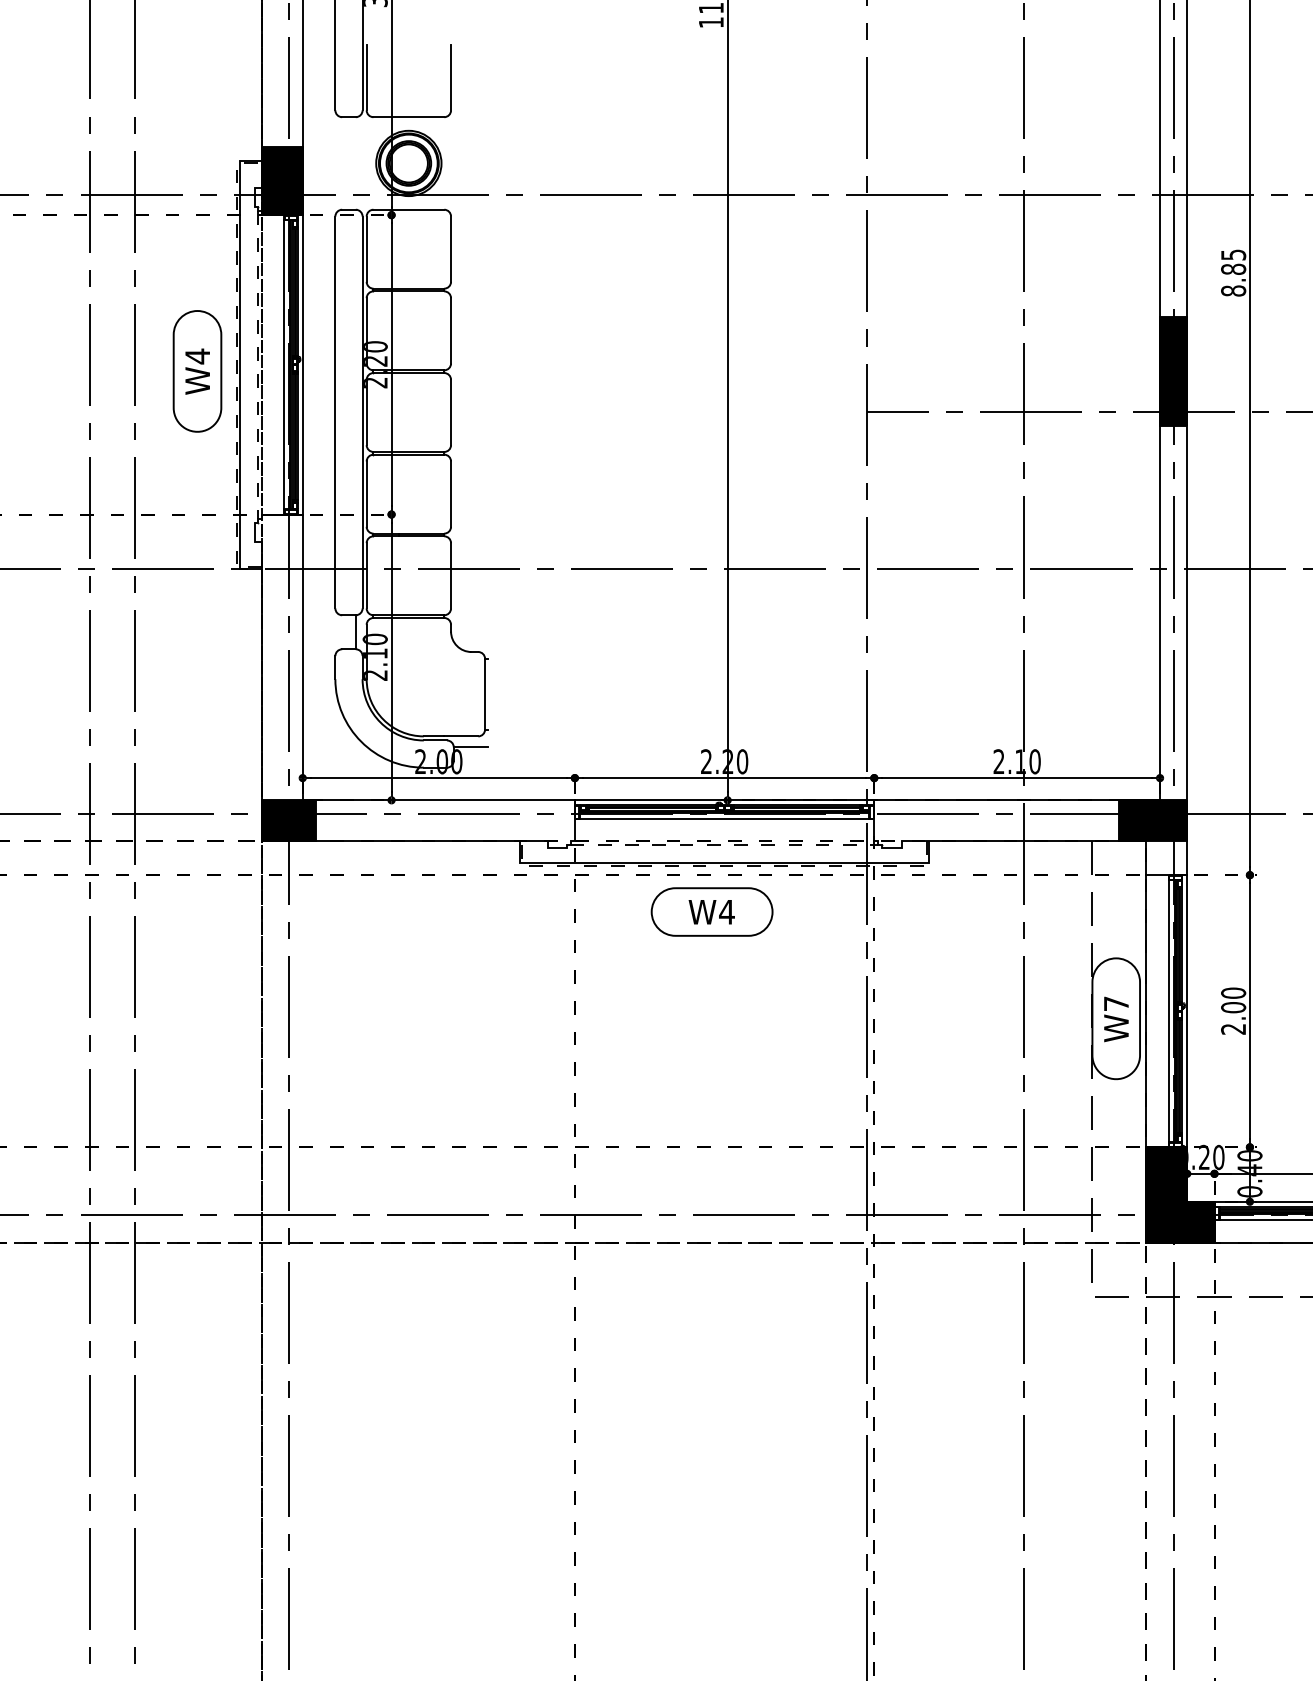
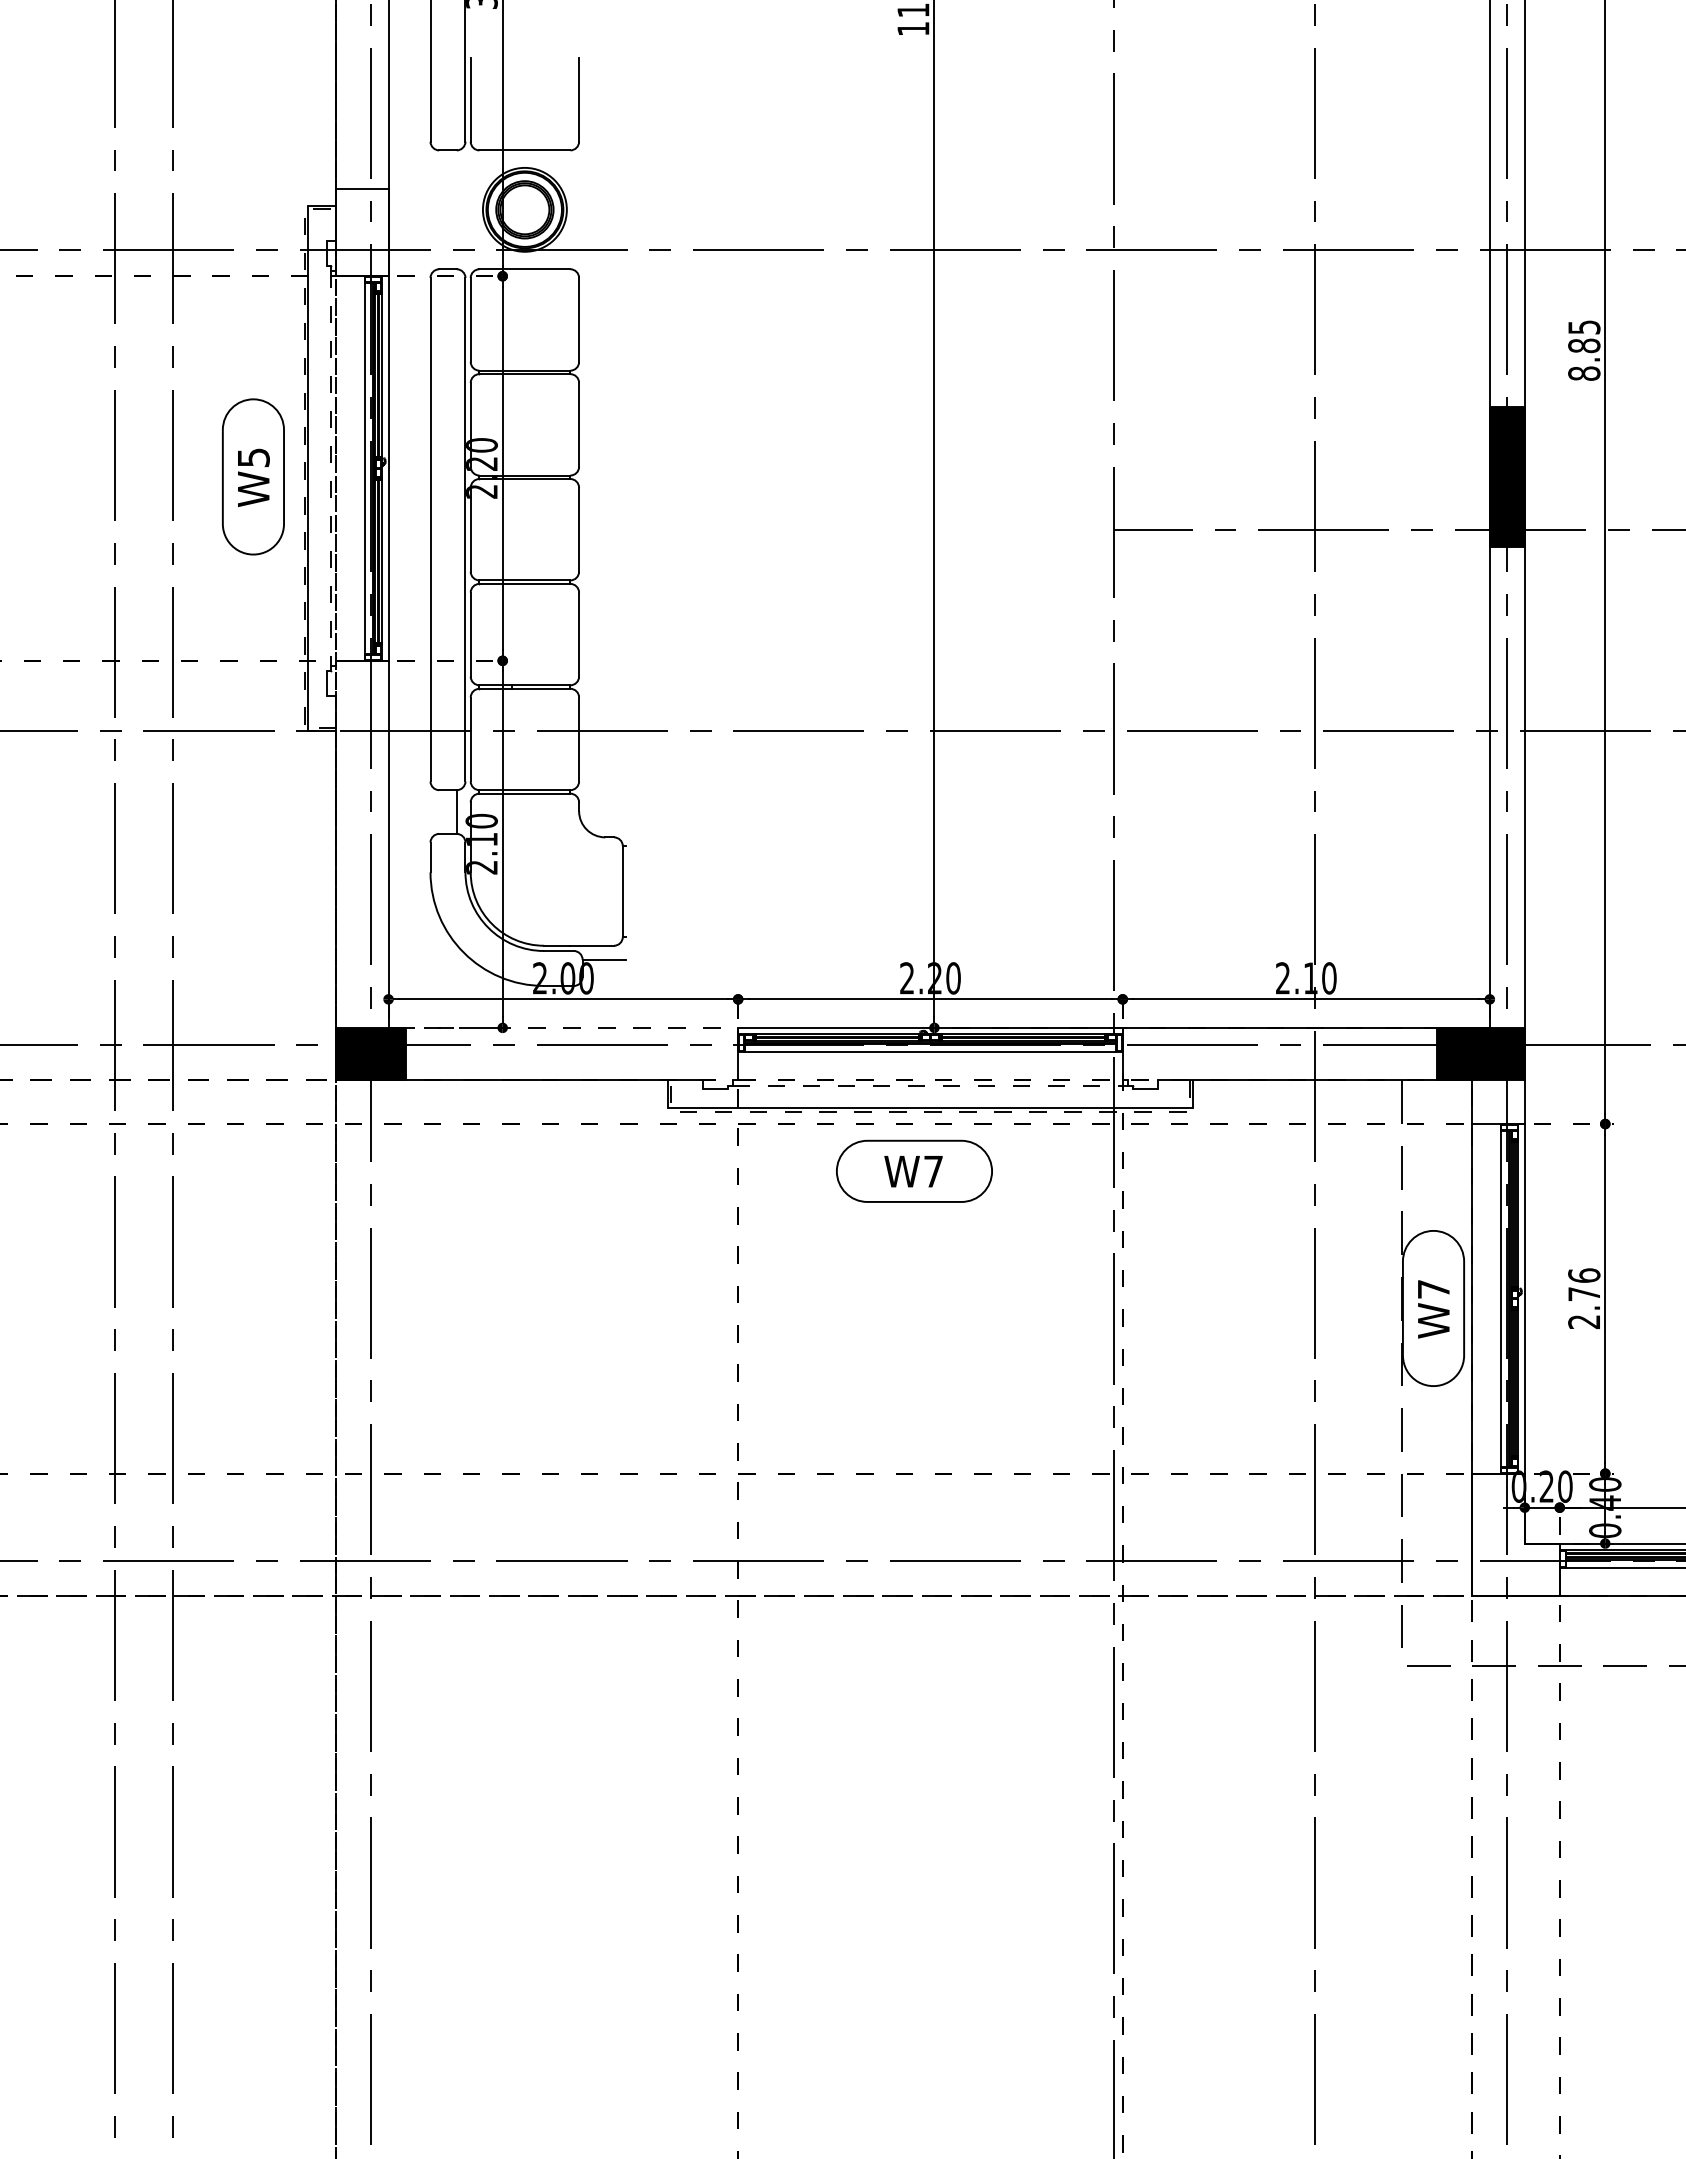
fill: (282, 181) -> (362, 232), removed
text: (197, 356) -> (253, 457), W4 -> W5
line: (438, 800) -> (563, 1027), solid -> dashed
text: (726, 912) -> (933, 1171), W4 -> W7
text: (1233, 1000) -> (1584, 1284), 2.00 -> 2.76
fill: (1180, 1194) -> (1515, 1534), removed

